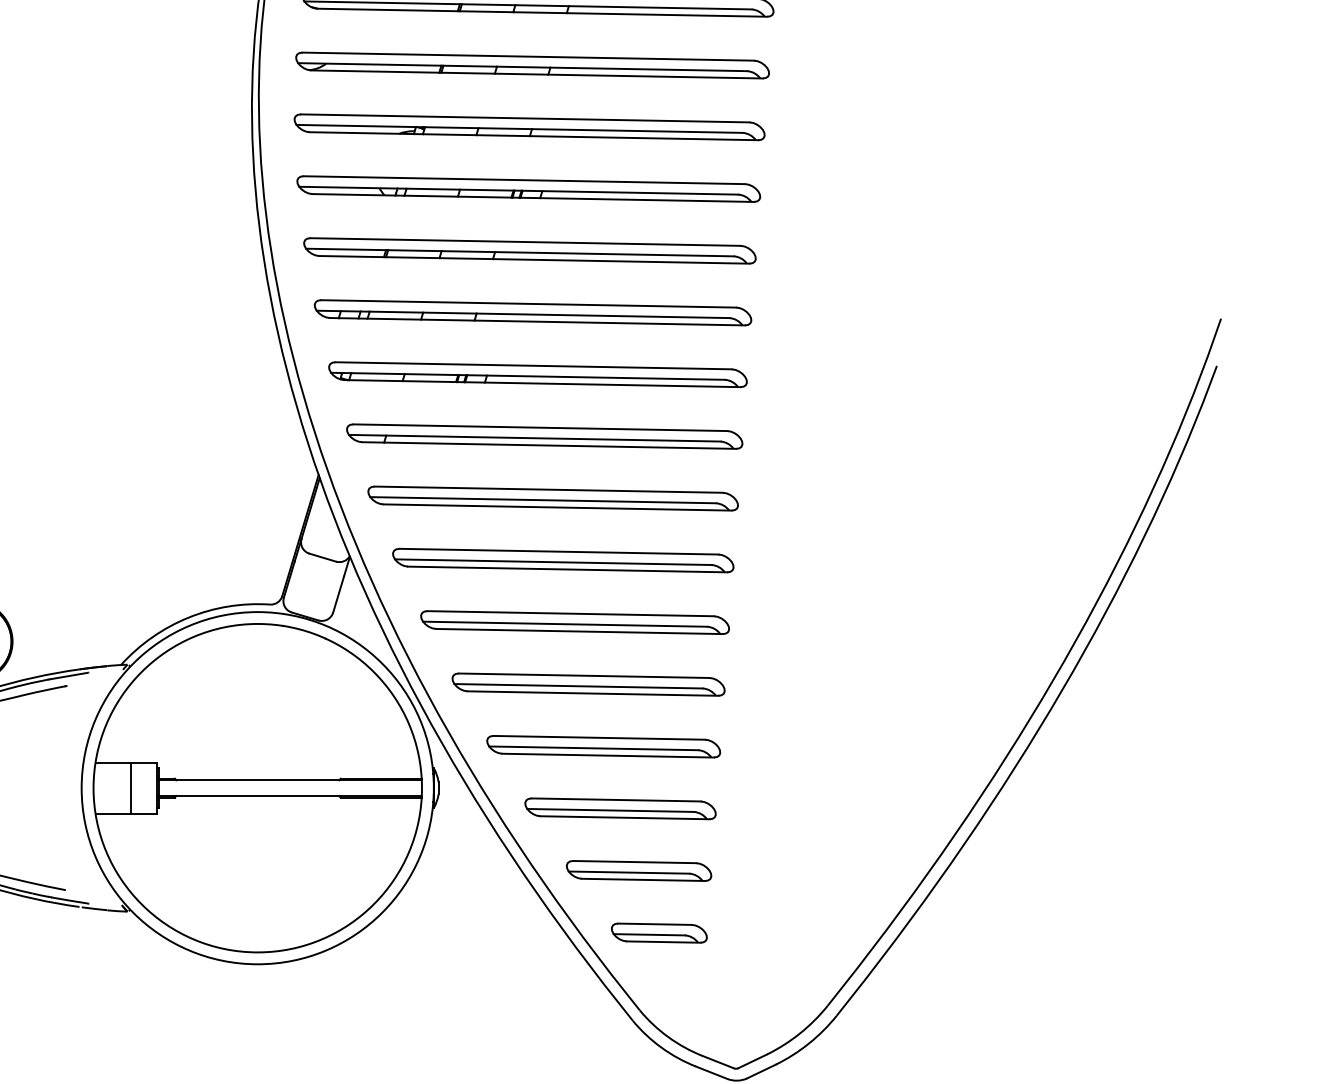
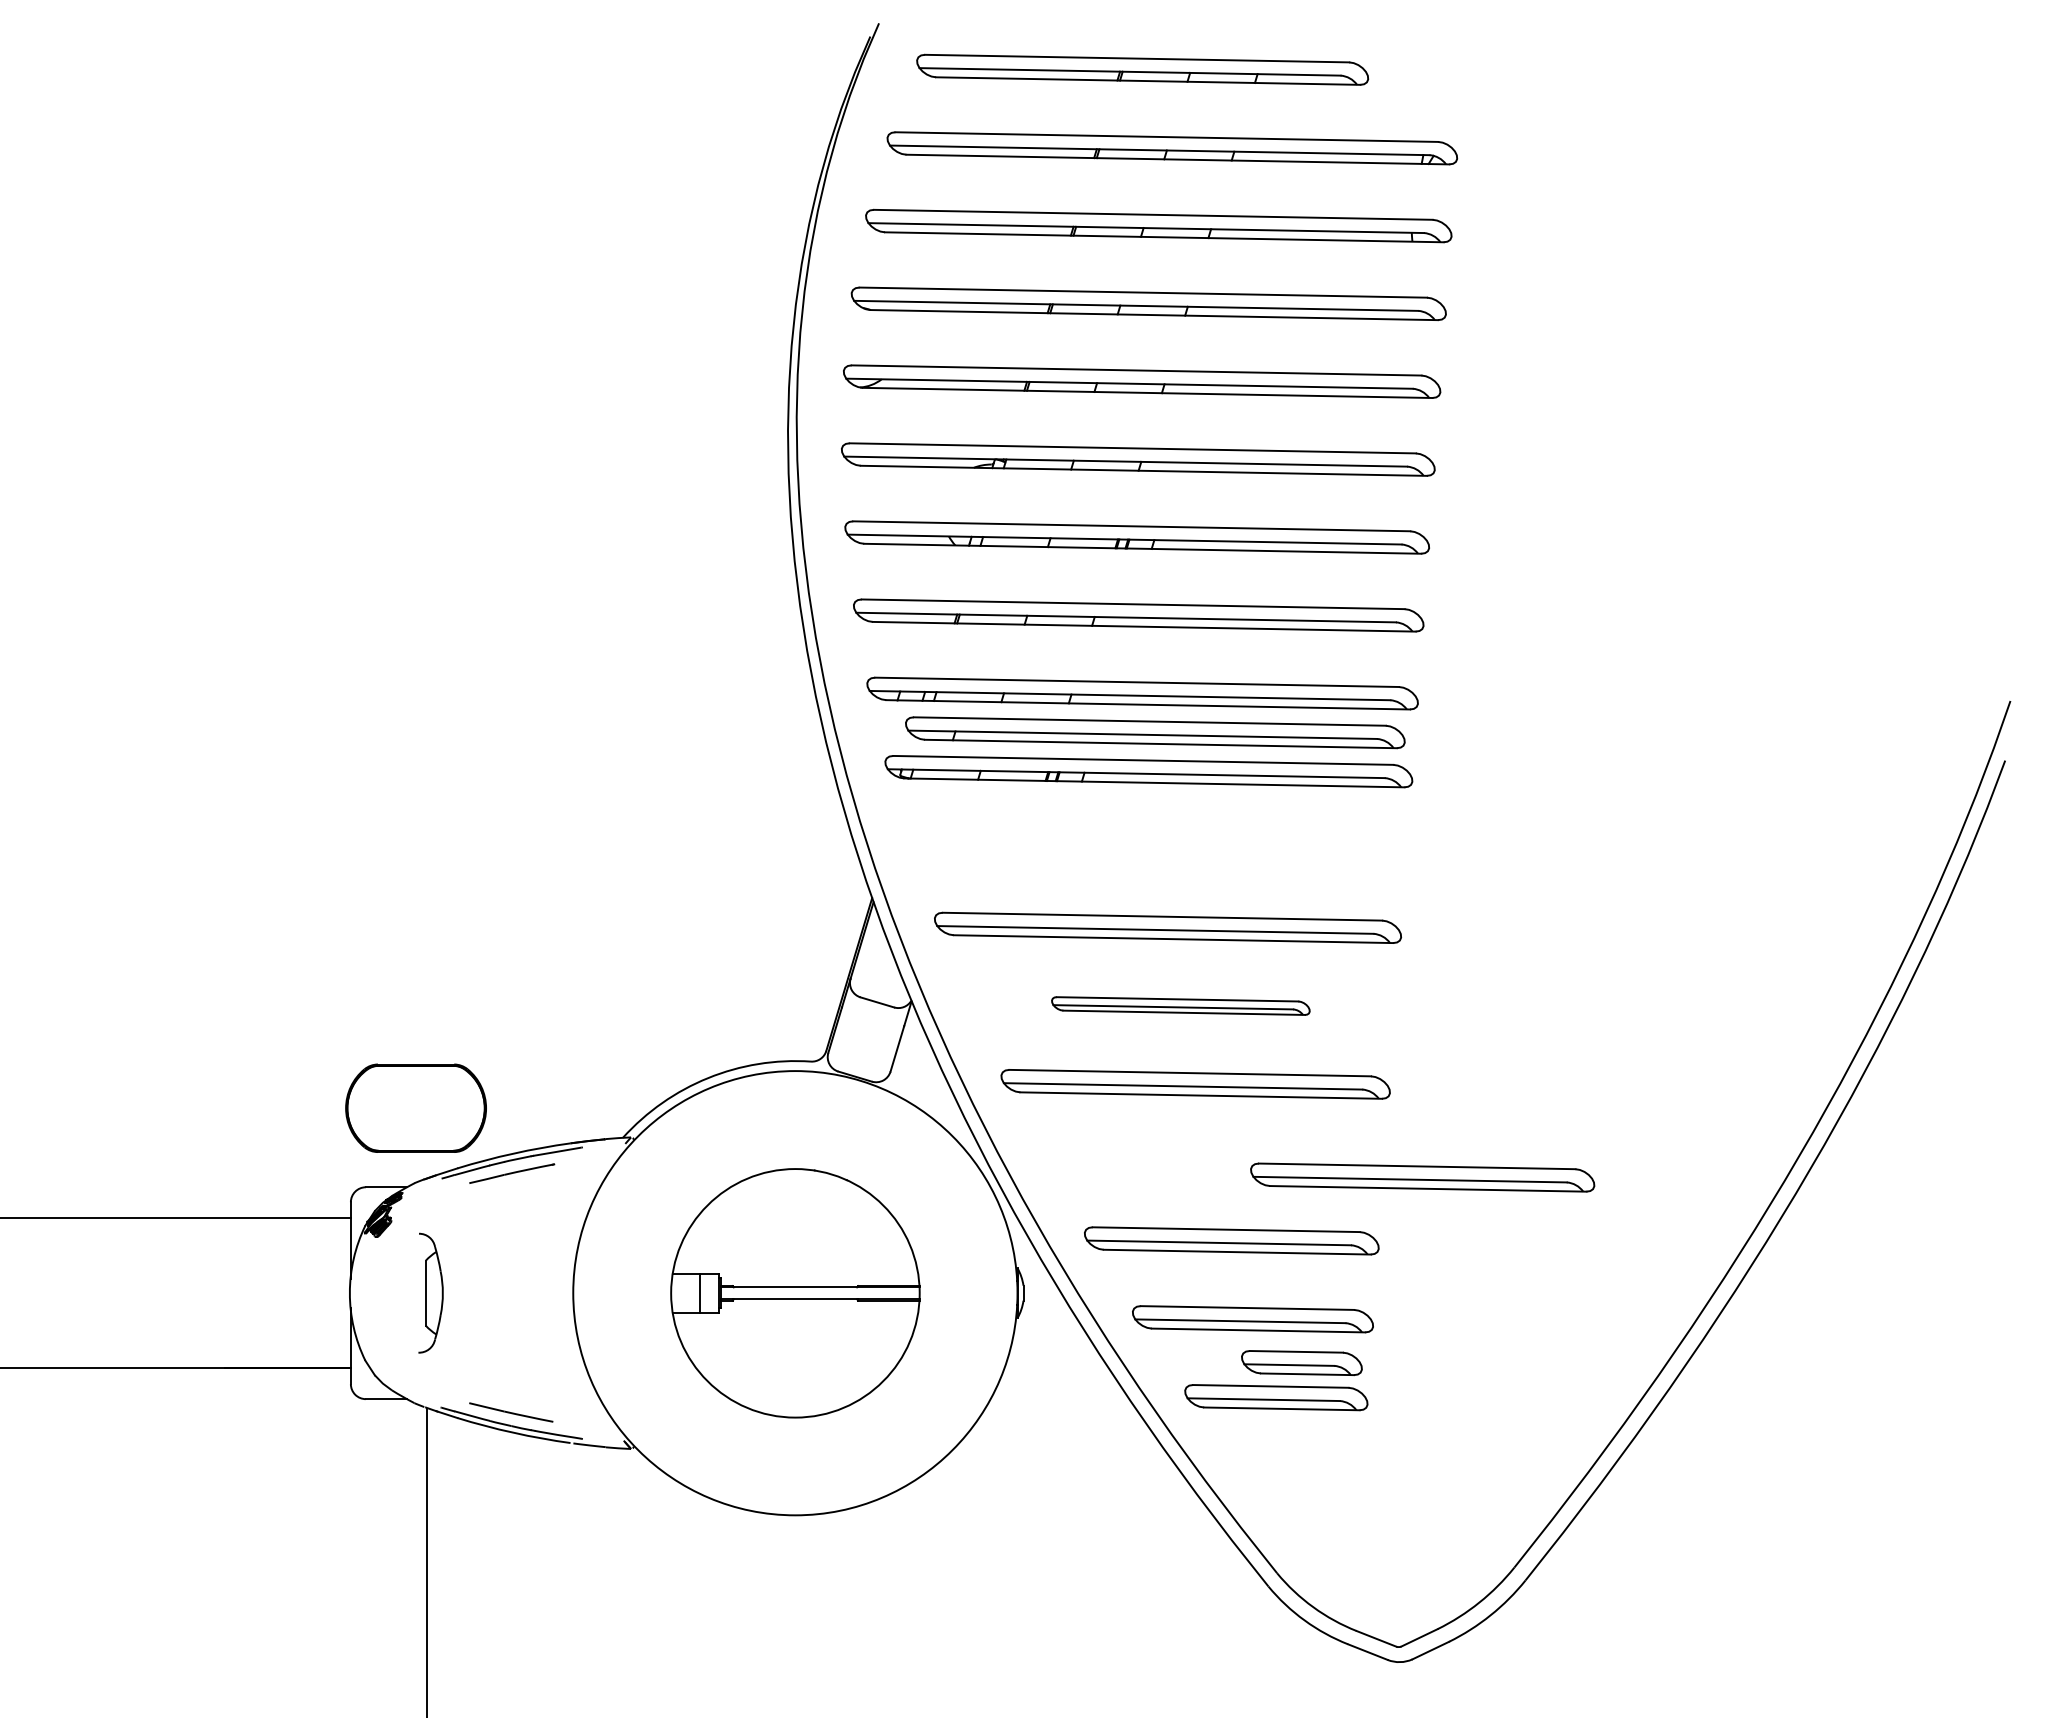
part: (544, 436) -> (1155, 732), moved
part: (563, 560) -> (1180, 1005), size x0.6
part: (588, 684) -> (1422, 1177), moved
part: (257, 788) -> (795, 1293), size x0.6
part: (659, 933) -> (1301, 1363), moved

